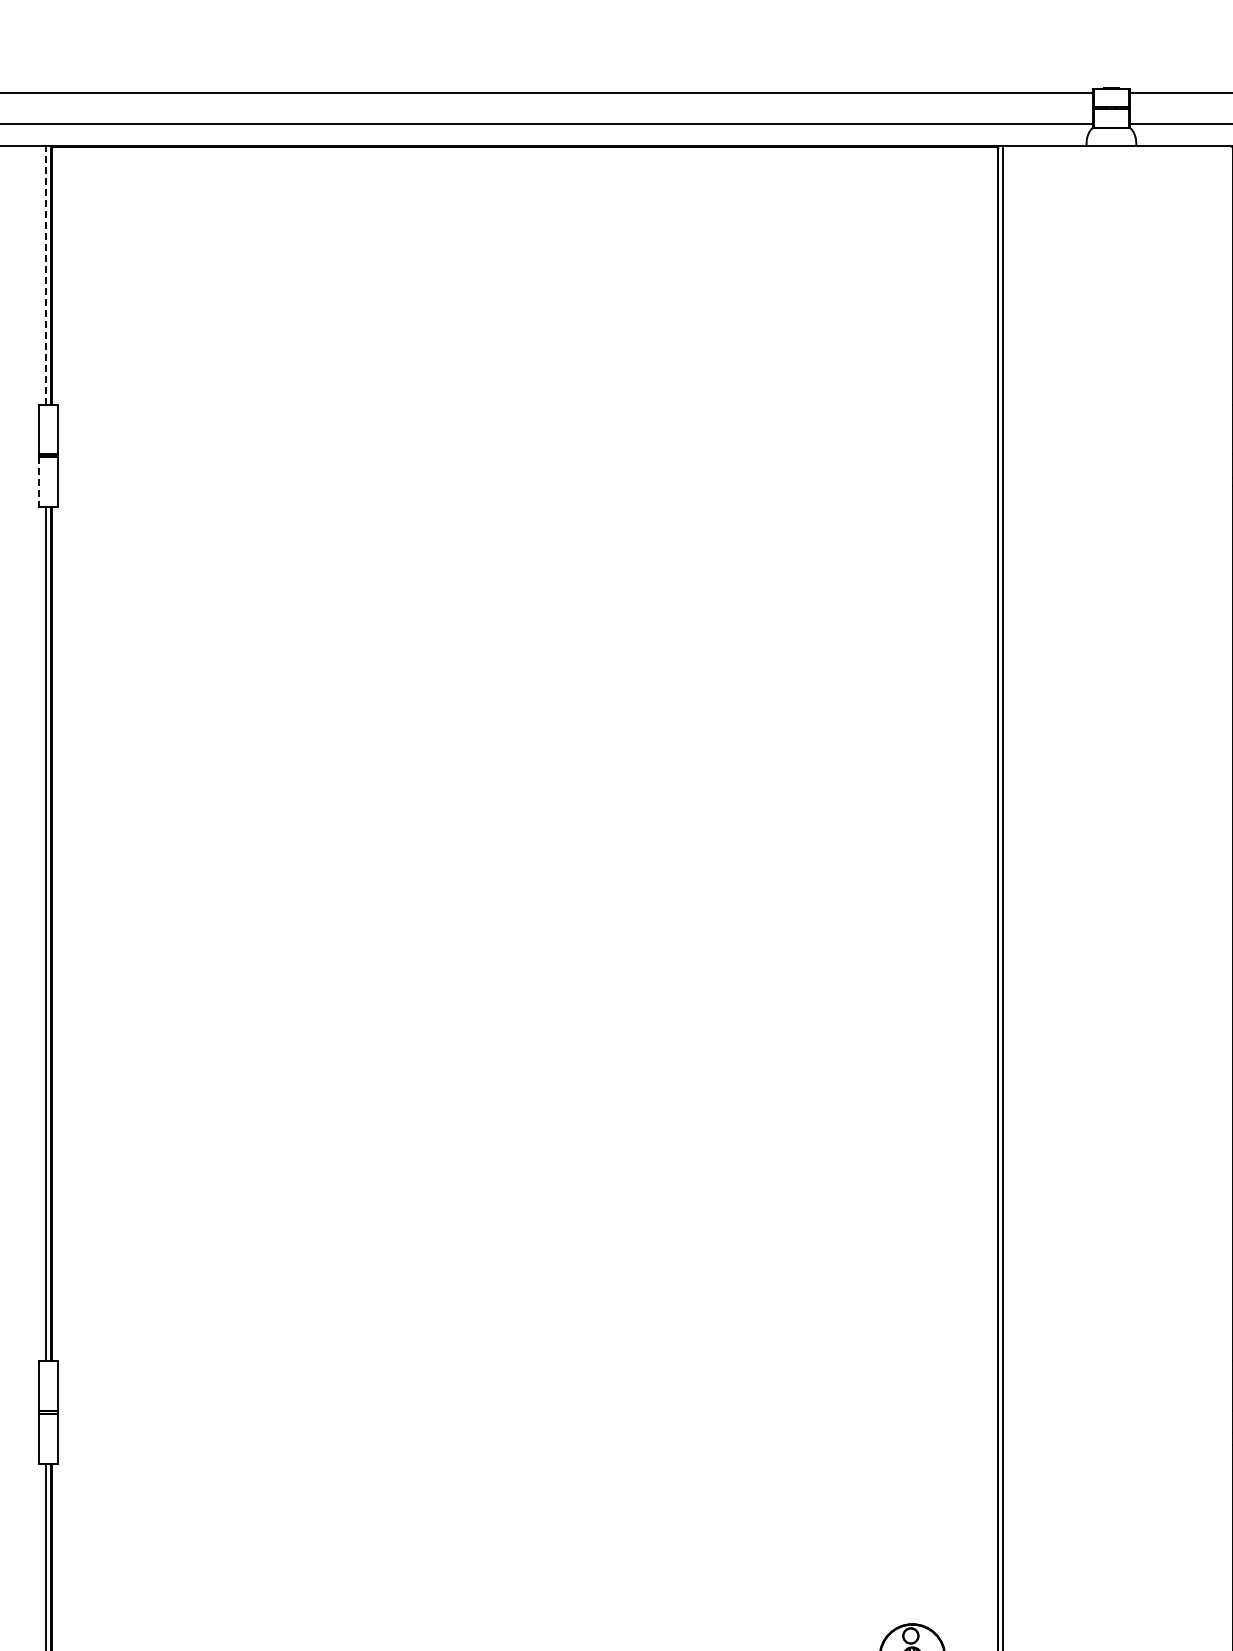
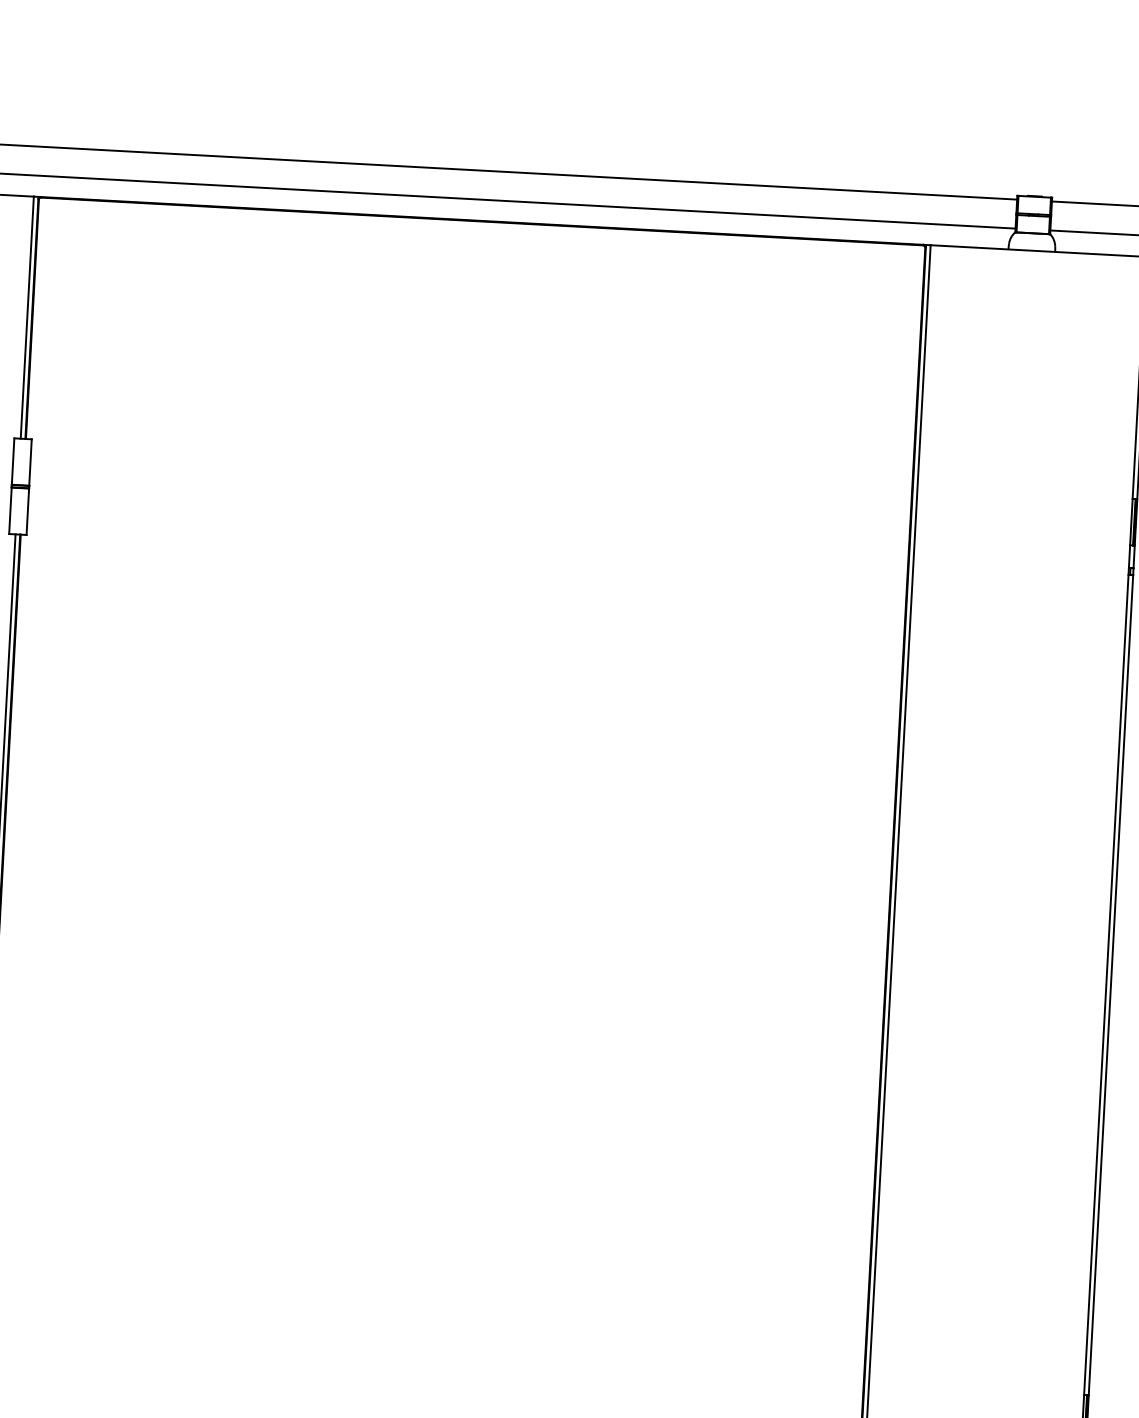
line: (46, 275) -> (27, 317), dashed -> solid
line: (39, 482) -> (10, 511), dashed -> solid

